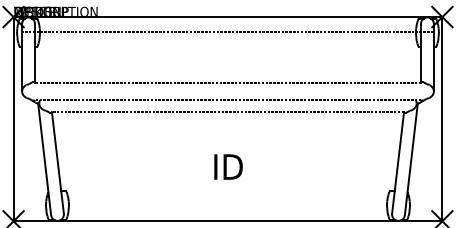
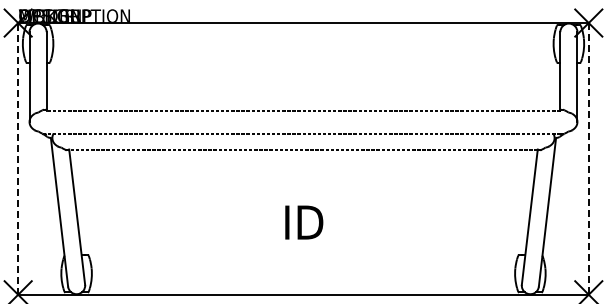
line: (228, 32) -> (303, 43), removed
line: (13, 118) -> (18, 158), solid -> dashed
line: (442, 118) -> (588, 158), solid -> dashed

